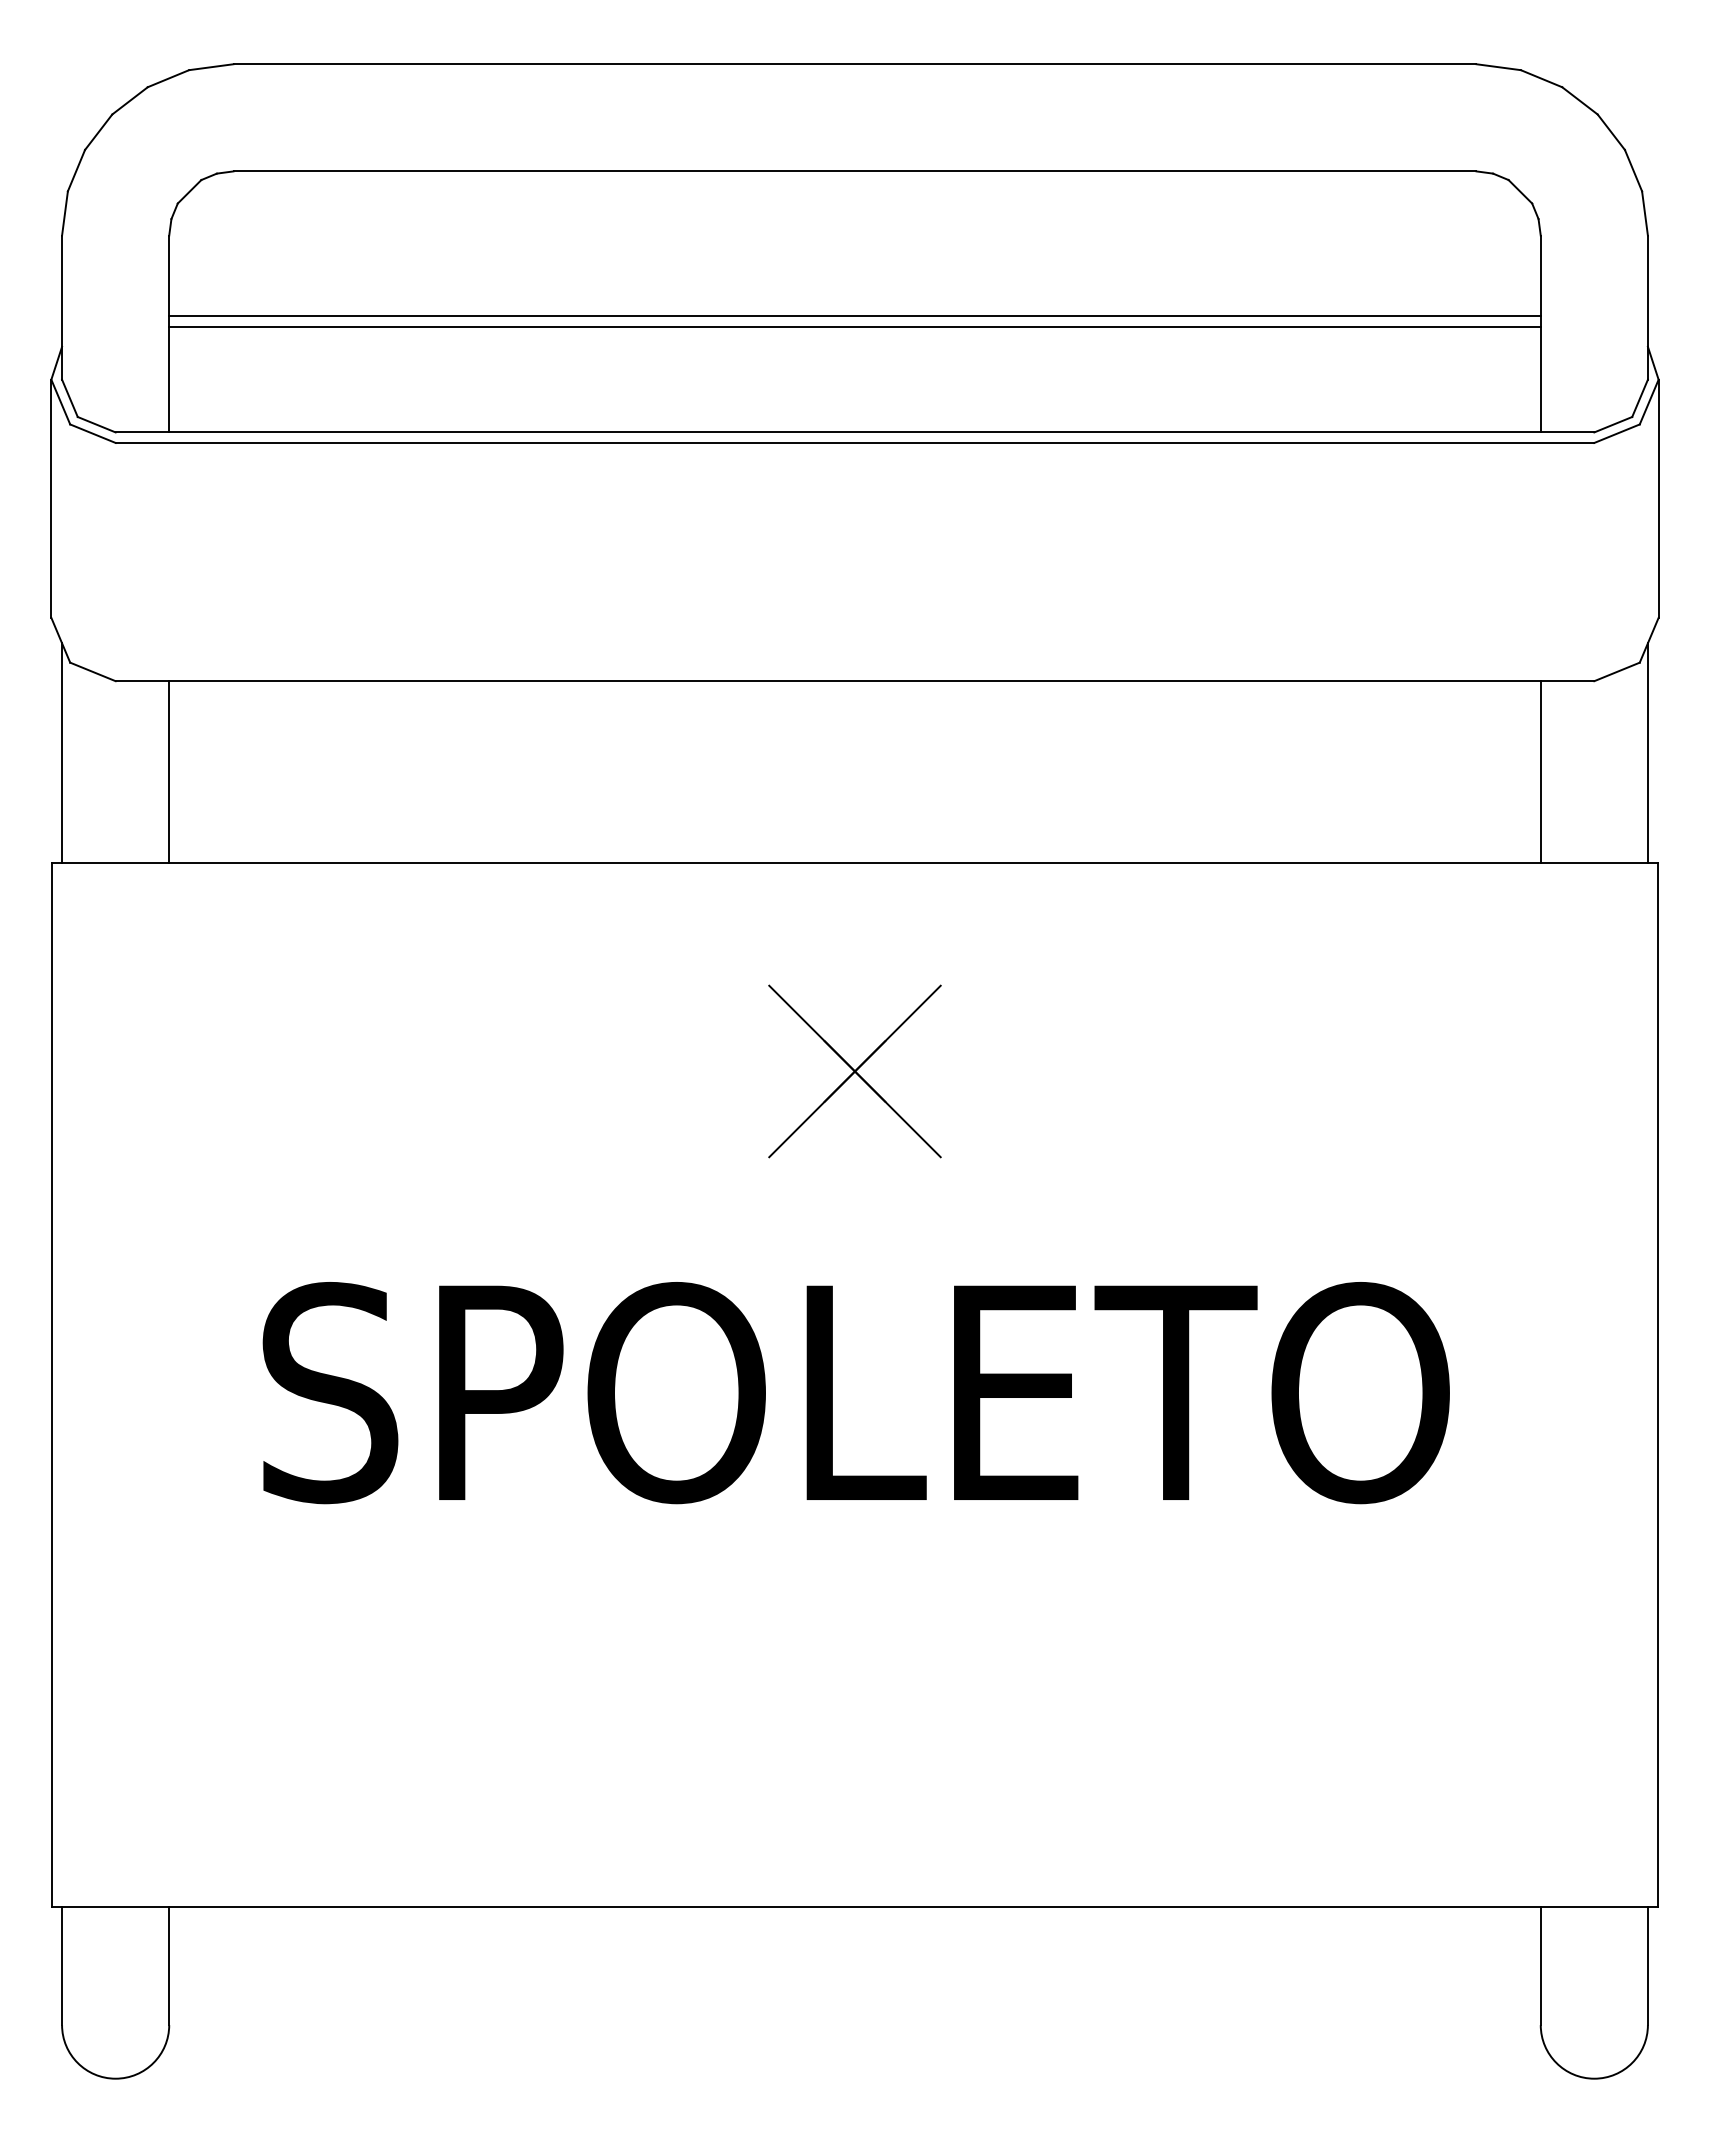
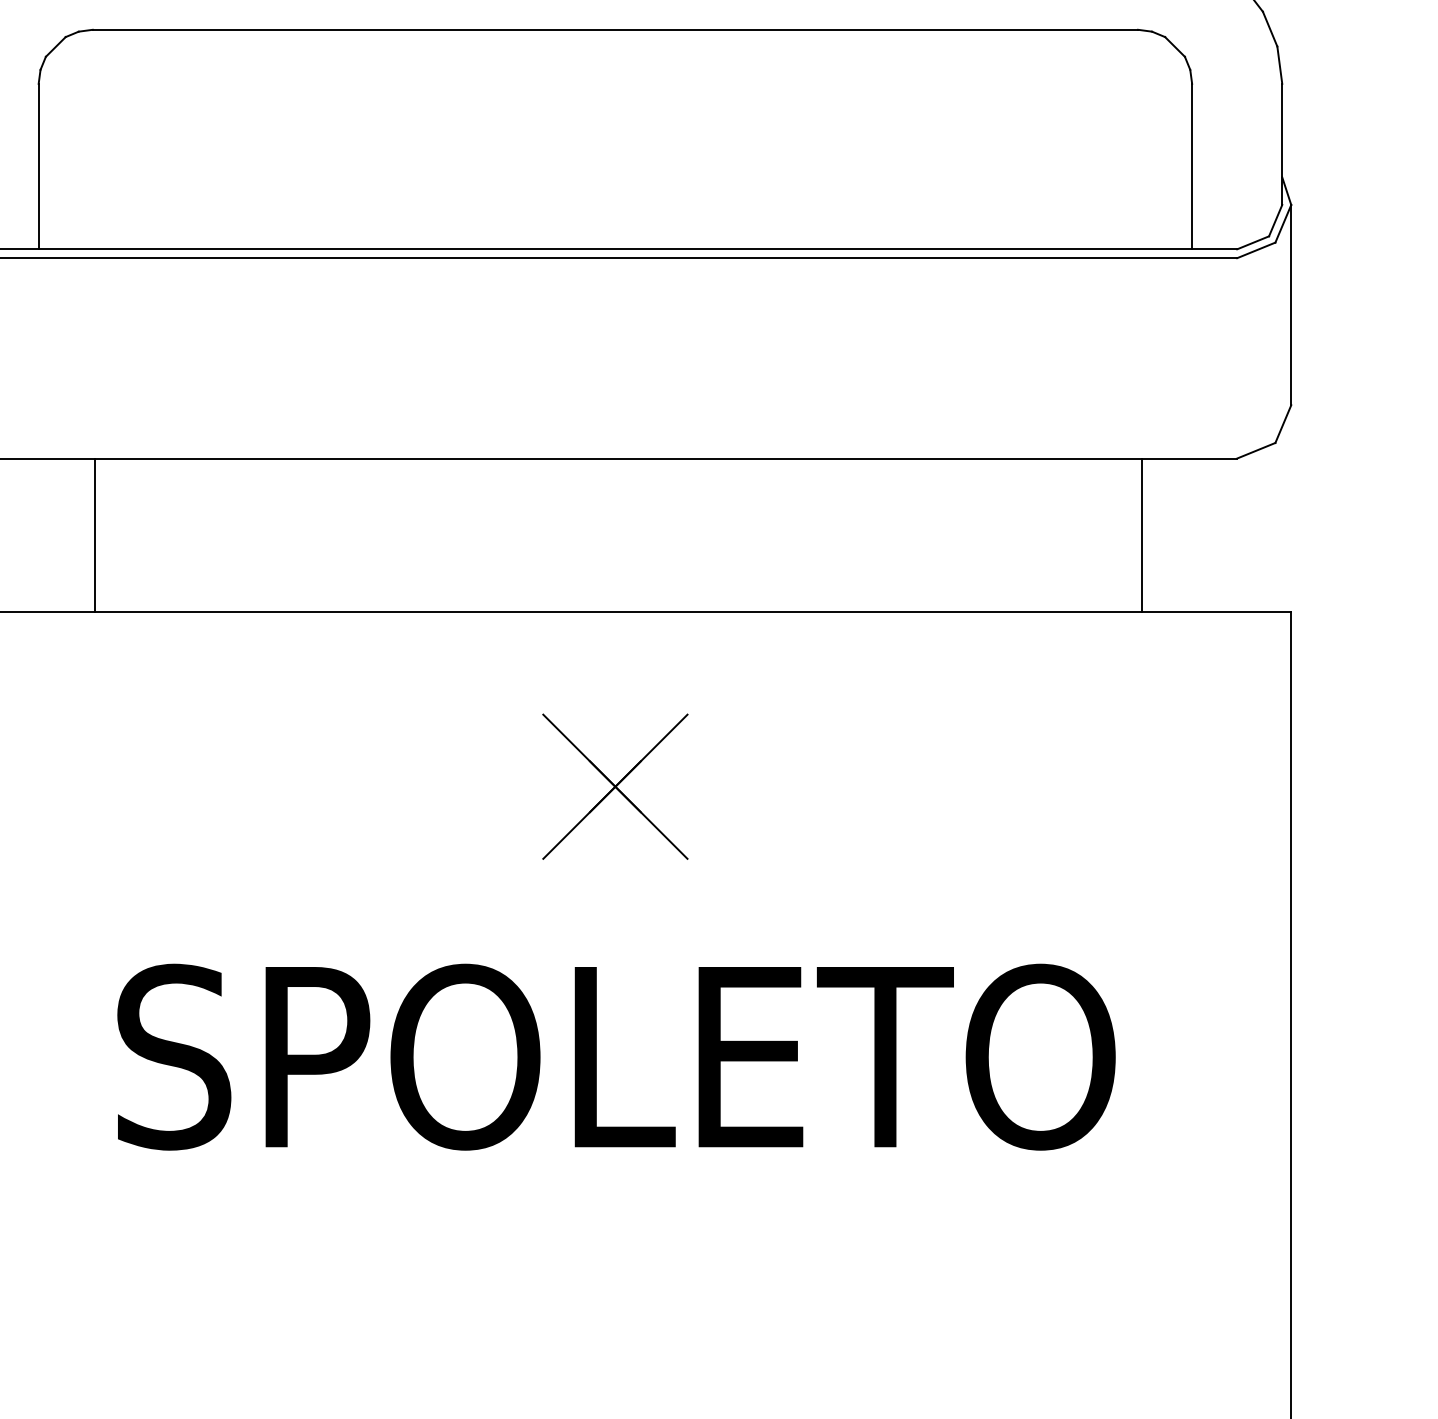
line: (854, 316) -> (614, 151), removed
line: (854, 326) -> (614, 160), removed
line: (1647, 753) -> (1281, 519), removed
line: (169, 772) -> (95, 535), moved
line: (1540, 772) -> (1141, 535), moved

